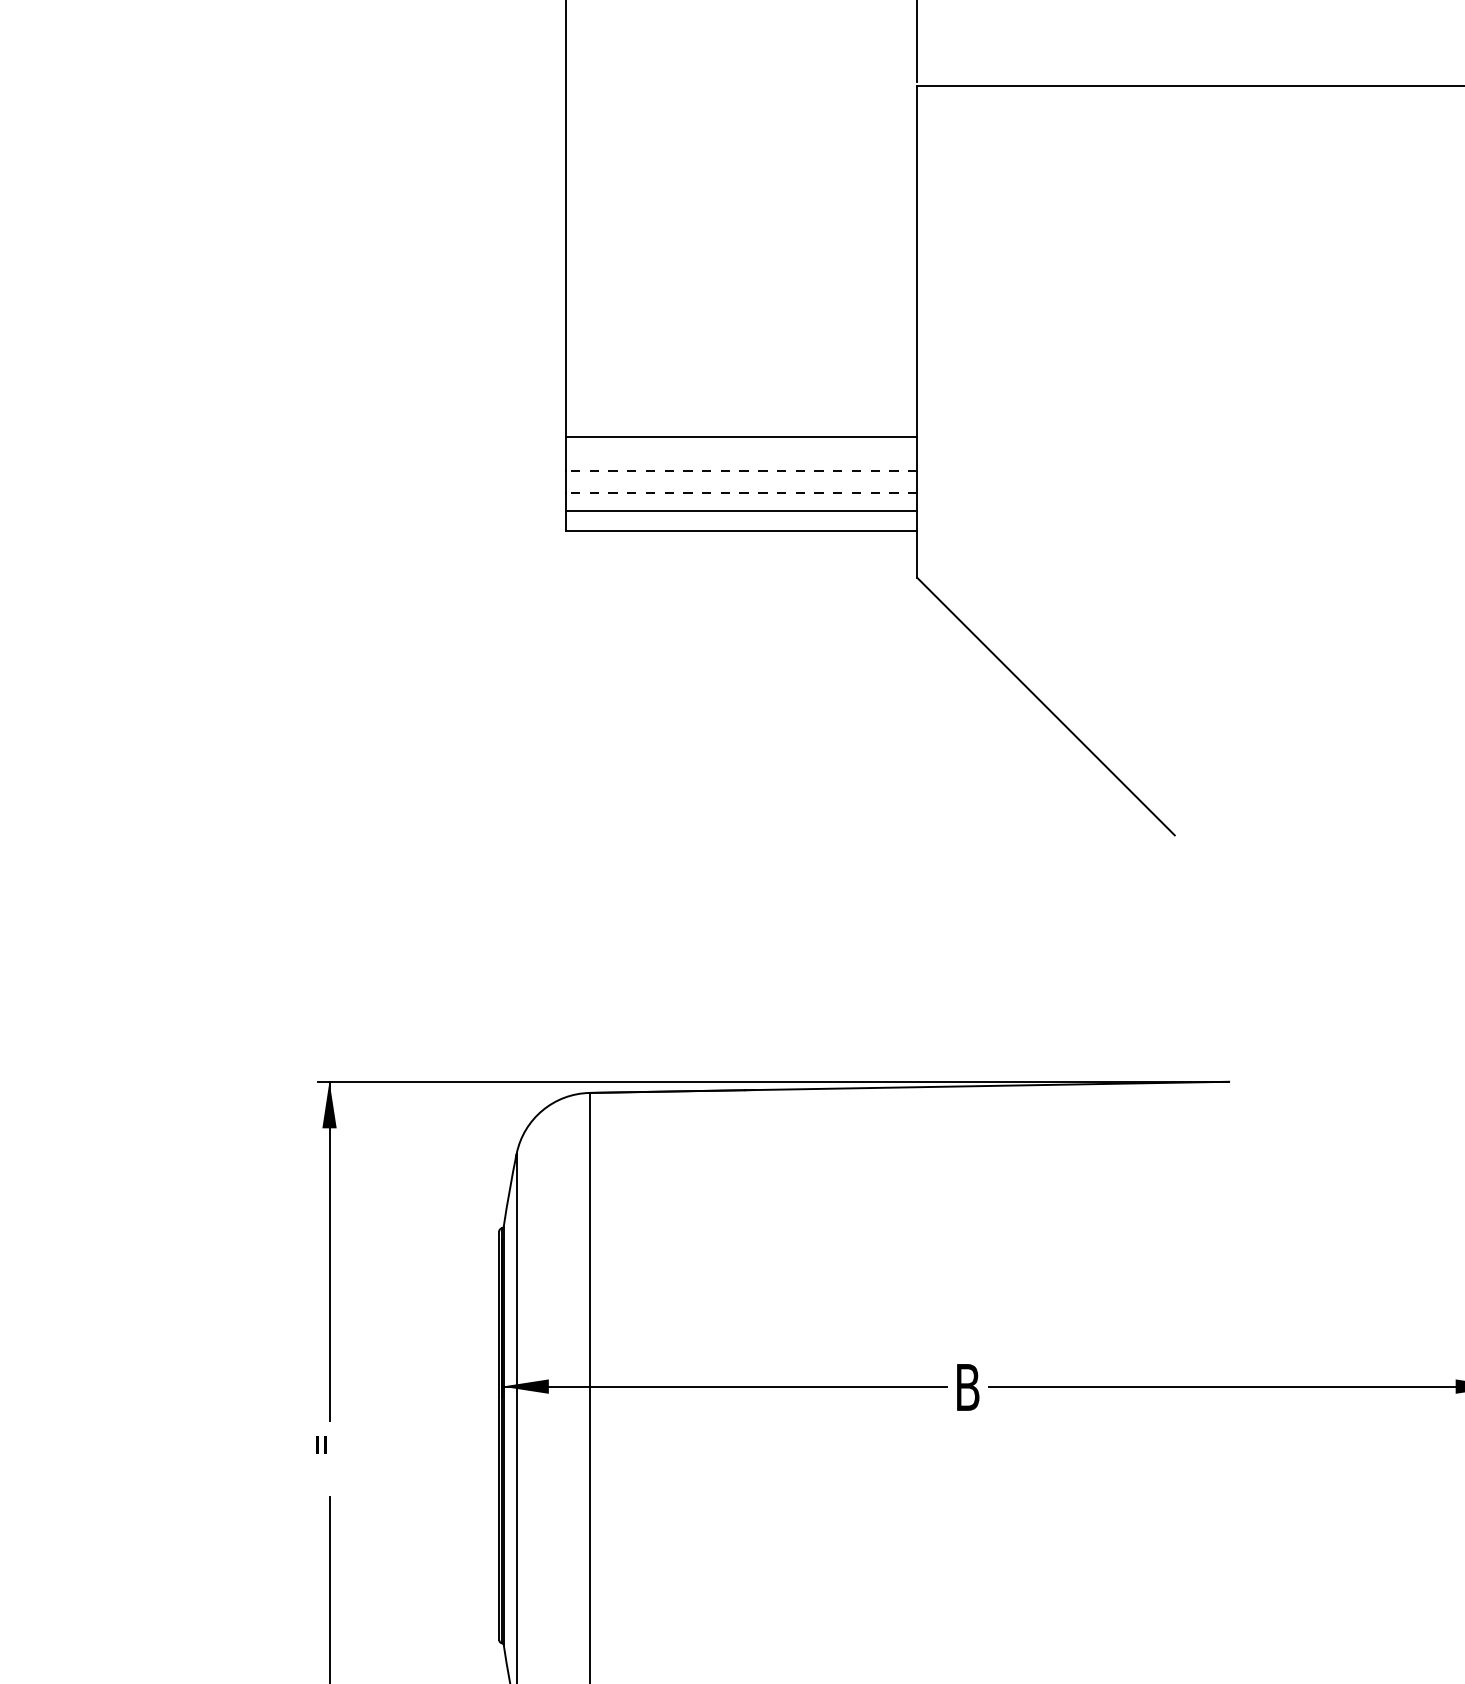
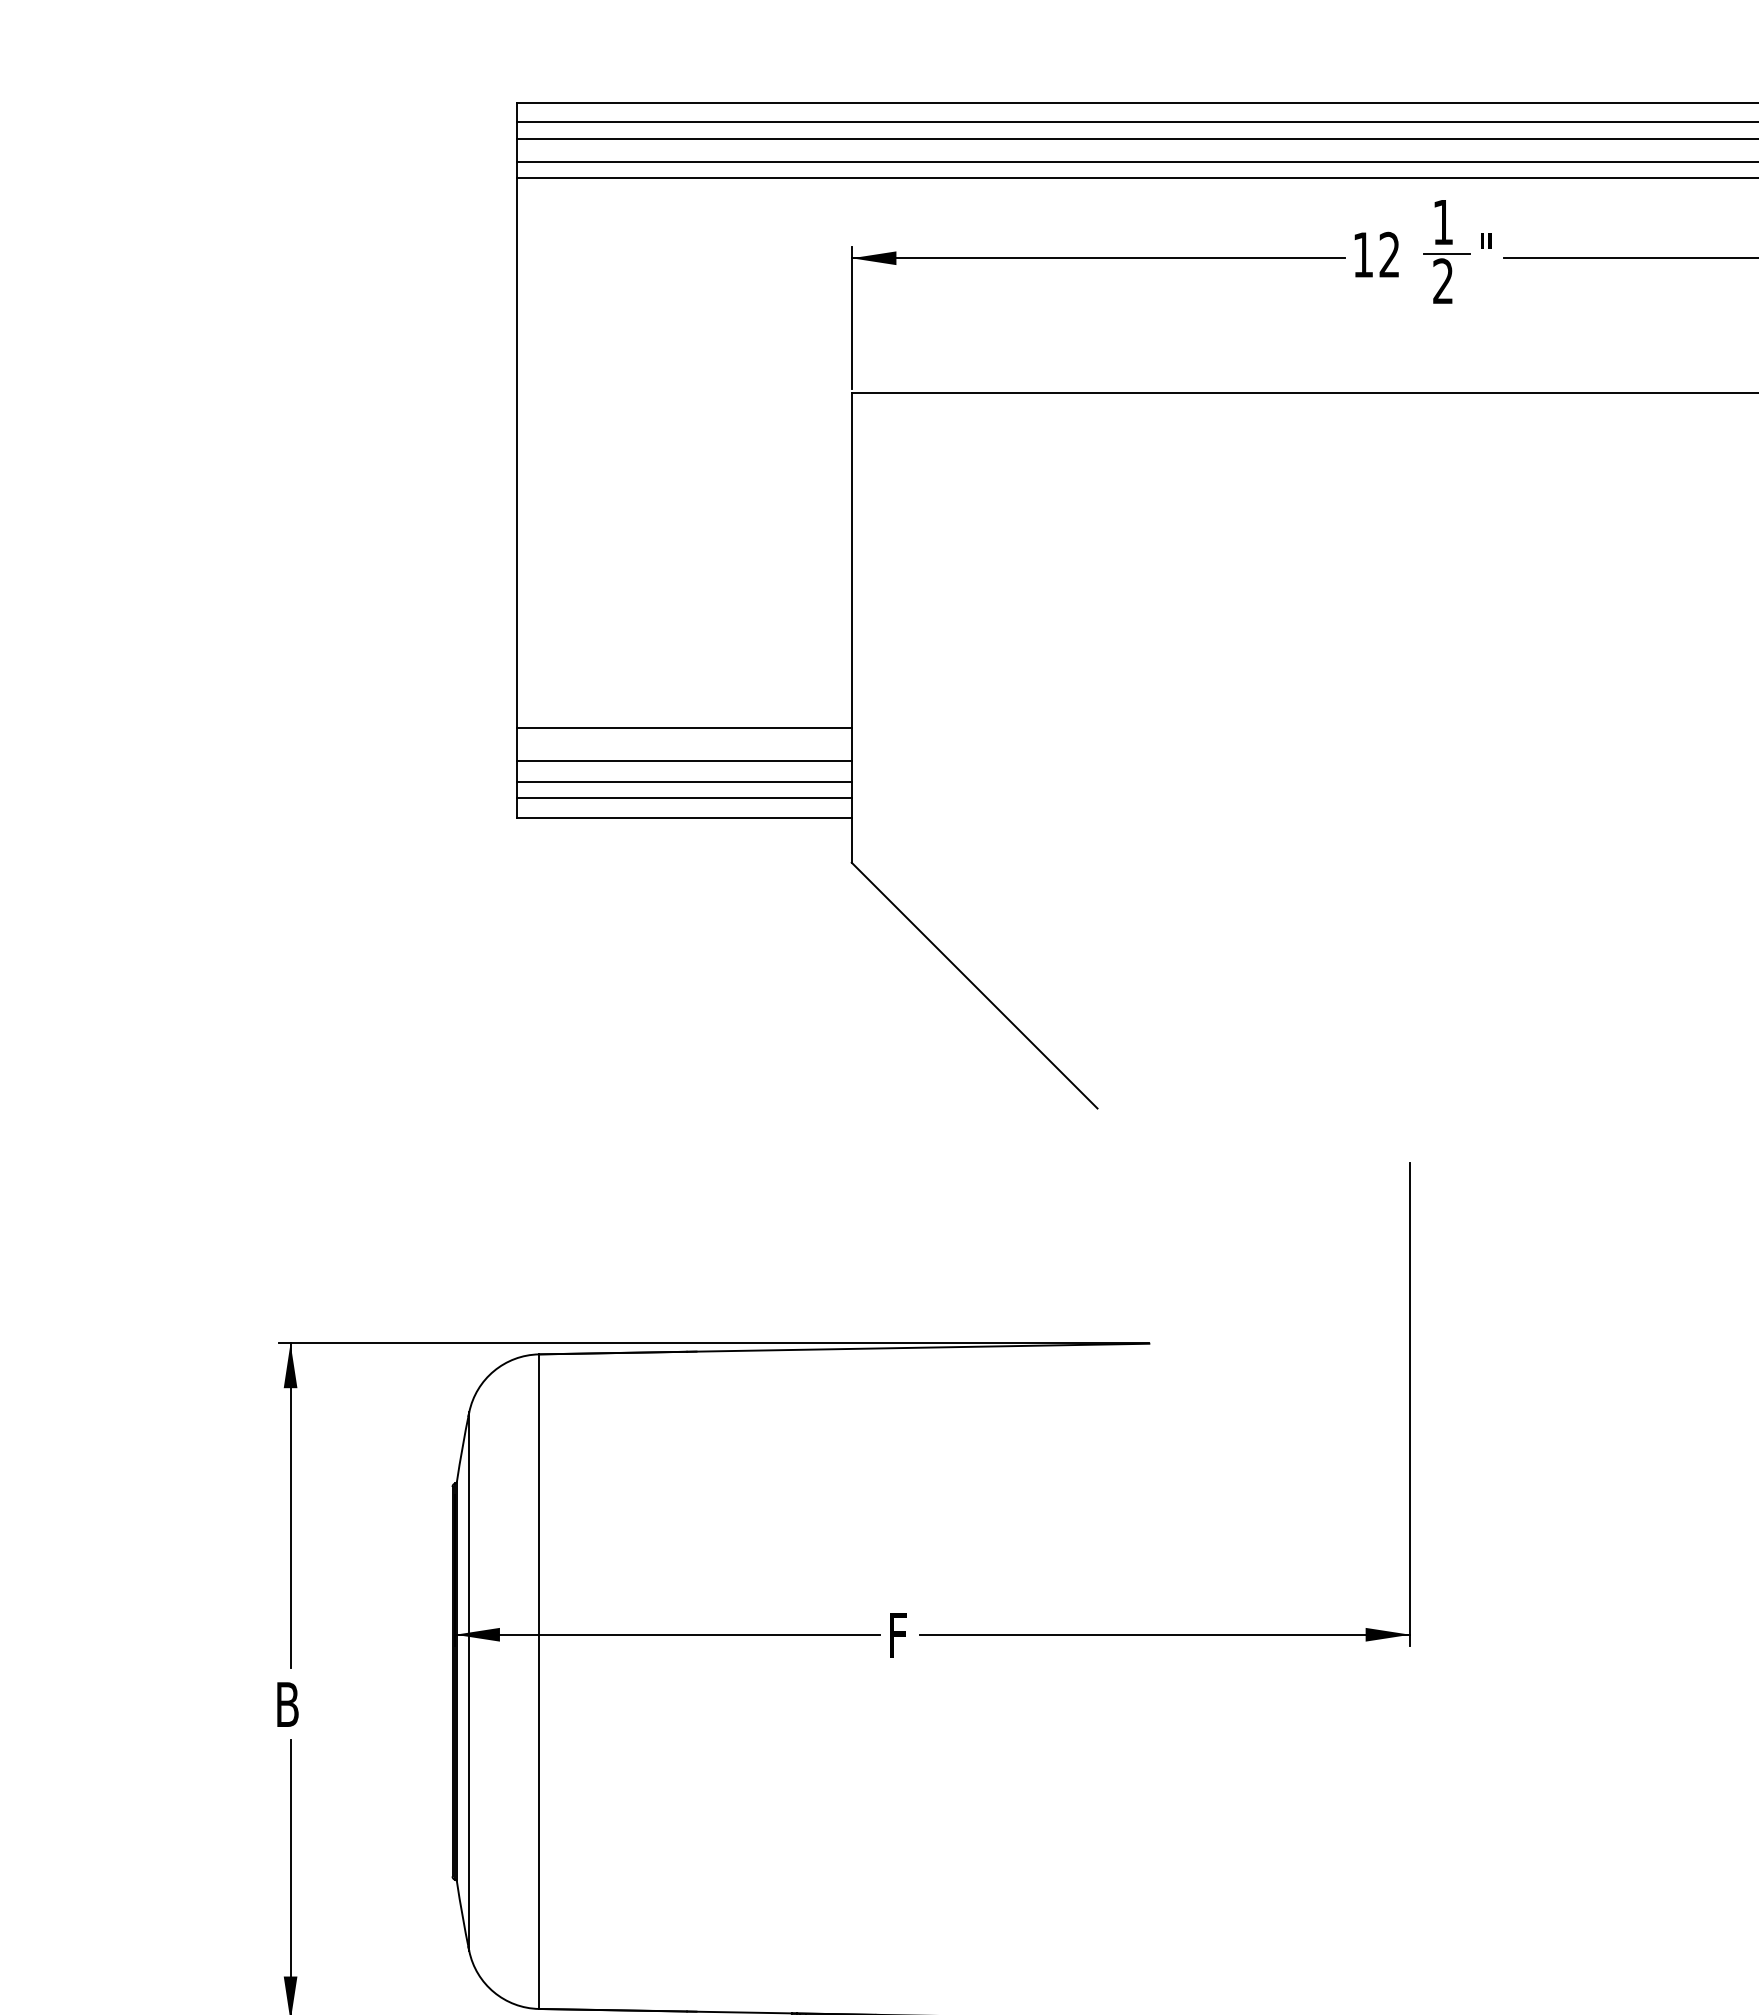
line: (742, 470) -> (684, 760), dashed -> solid
line: (742, 492) -> (684, 781), dashed -> solid
text: (967, 1387) -> (899, 1635), B -> F
text: (326, 1459) -> (287, 1704), " -> B

